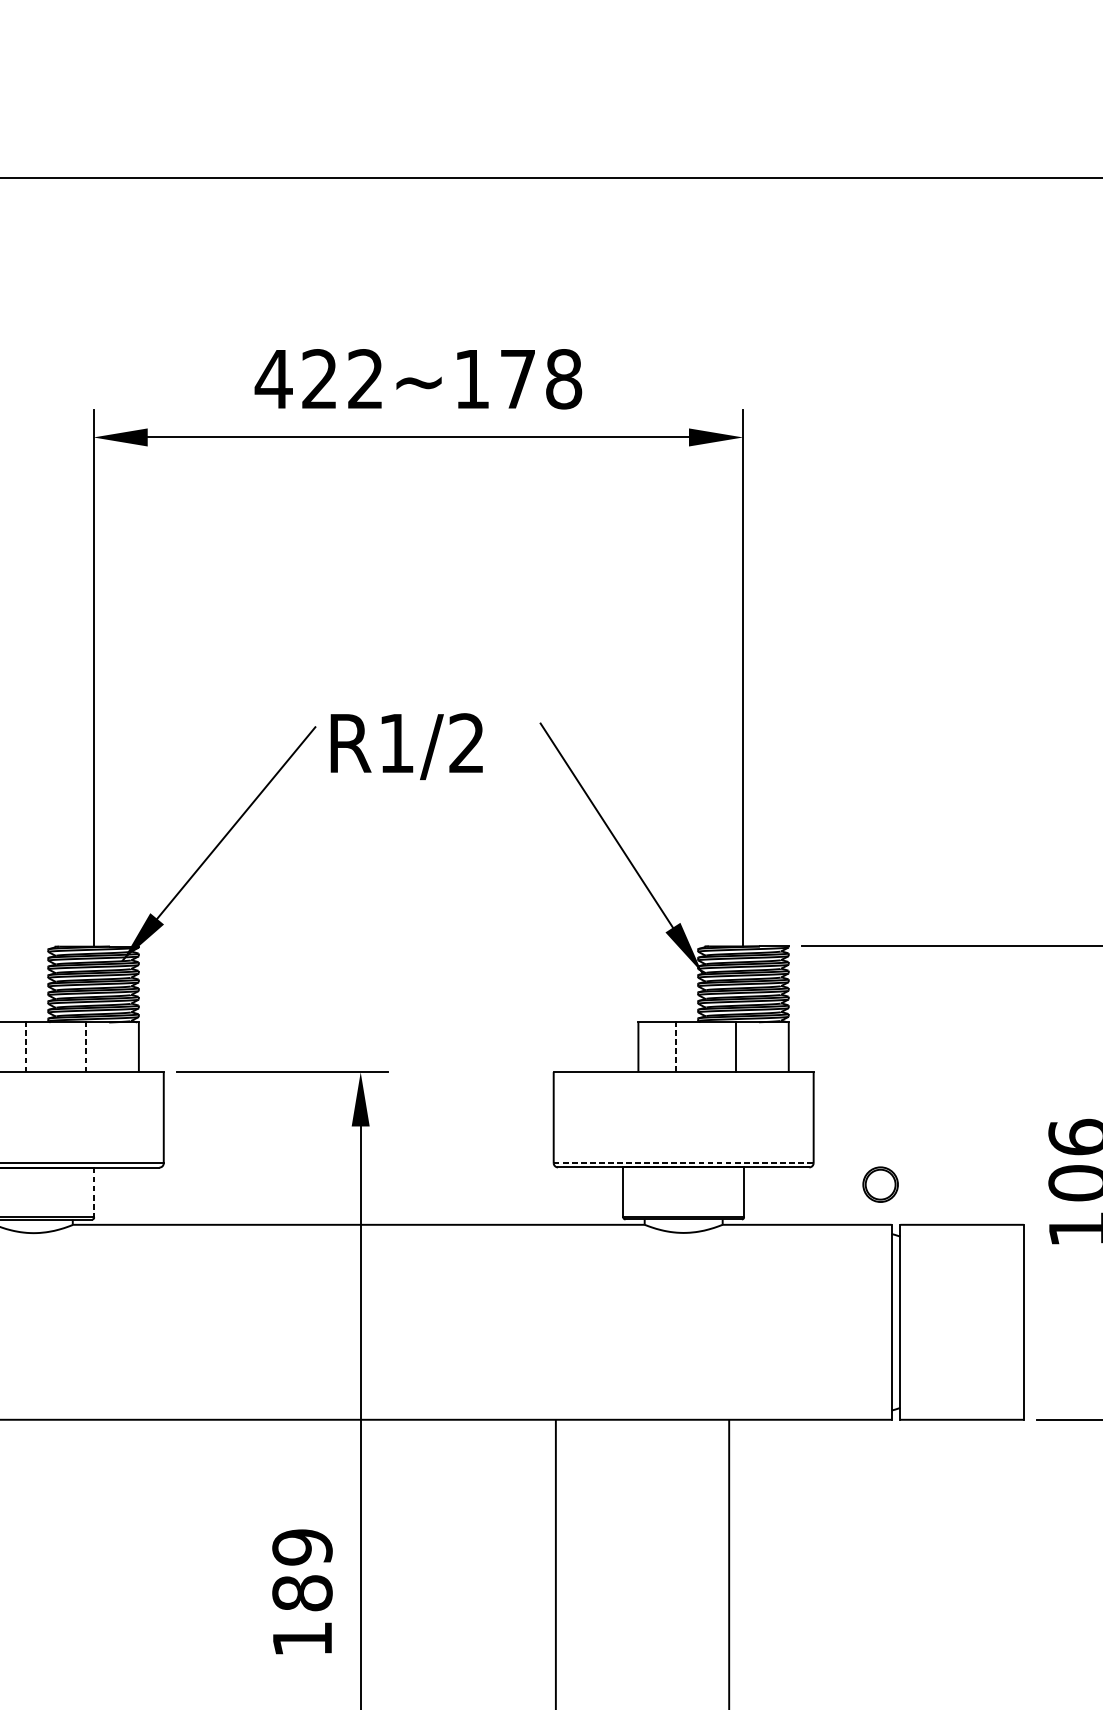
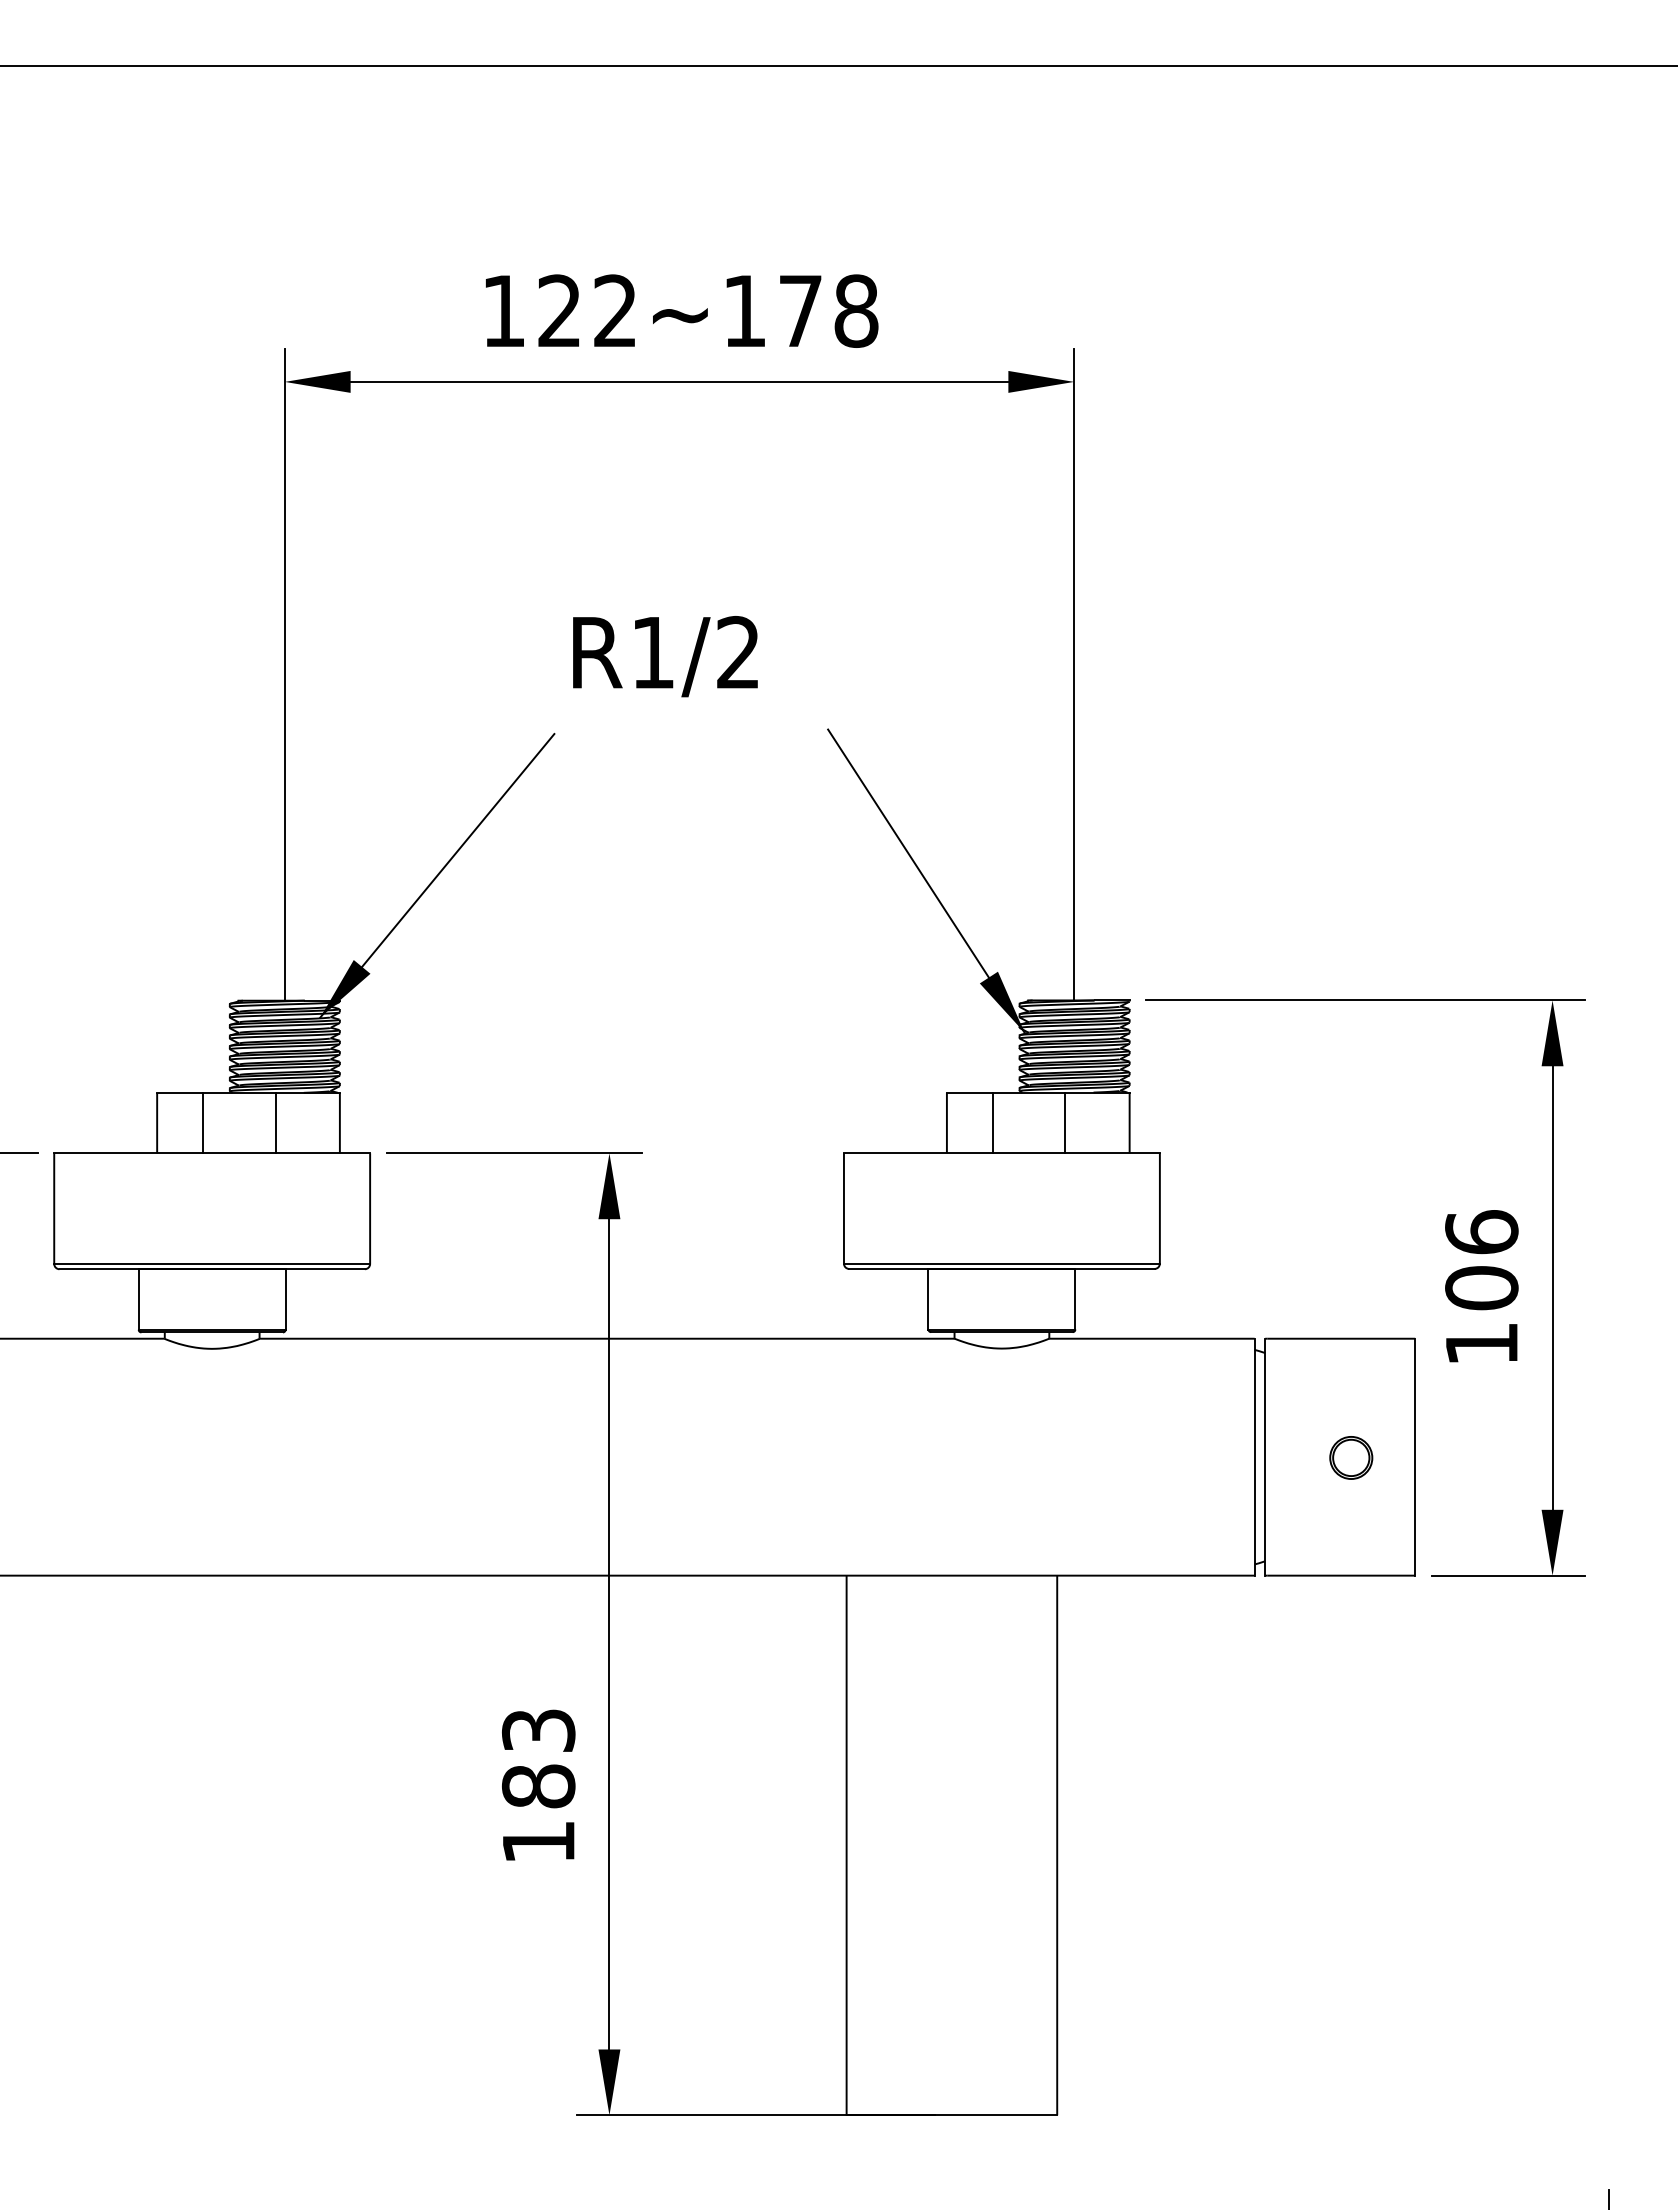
text: (273, 378) -> (503, 310), 422~178 -> 122~178
text: (406, 746) -> (665, 656), moved
line: (26, 1046) -> (203, 1122), dashed -> solid
line: (85, 1046) -> (275, 1122), dashed -> solid
line: (675, 1046) -> (992, 1122), dashed -> solid
line: (683, 1162) -> (1001, 1263), dashed -> solid
part: (880, 1184) -> (1351, 1457), moved
line: (94, 1192) -> (285, 1299), dashed -> solid
text: (302, 1547) -> (538, 1730), 189 -> 183

